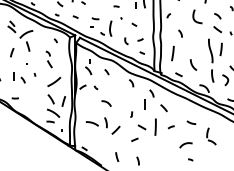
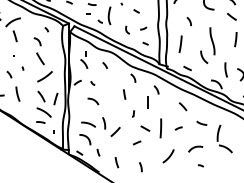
line: (210, 50) -> (212, 40), moved
part: (48, 59) -> (38, 51), size x1.43
curve: (30, 96) -> (17, 93), added
curve: (123, 97) -> (124, 94), added
curve: (106, 103) -> (93, 101), moved
curve: (163, 108) -> (182, 107), moved
part: (211, 136) -> (224, 139), size x1.43
part: (93, 141) -> (89, 144), added
line: (162, 151) -> (168, 156), added

